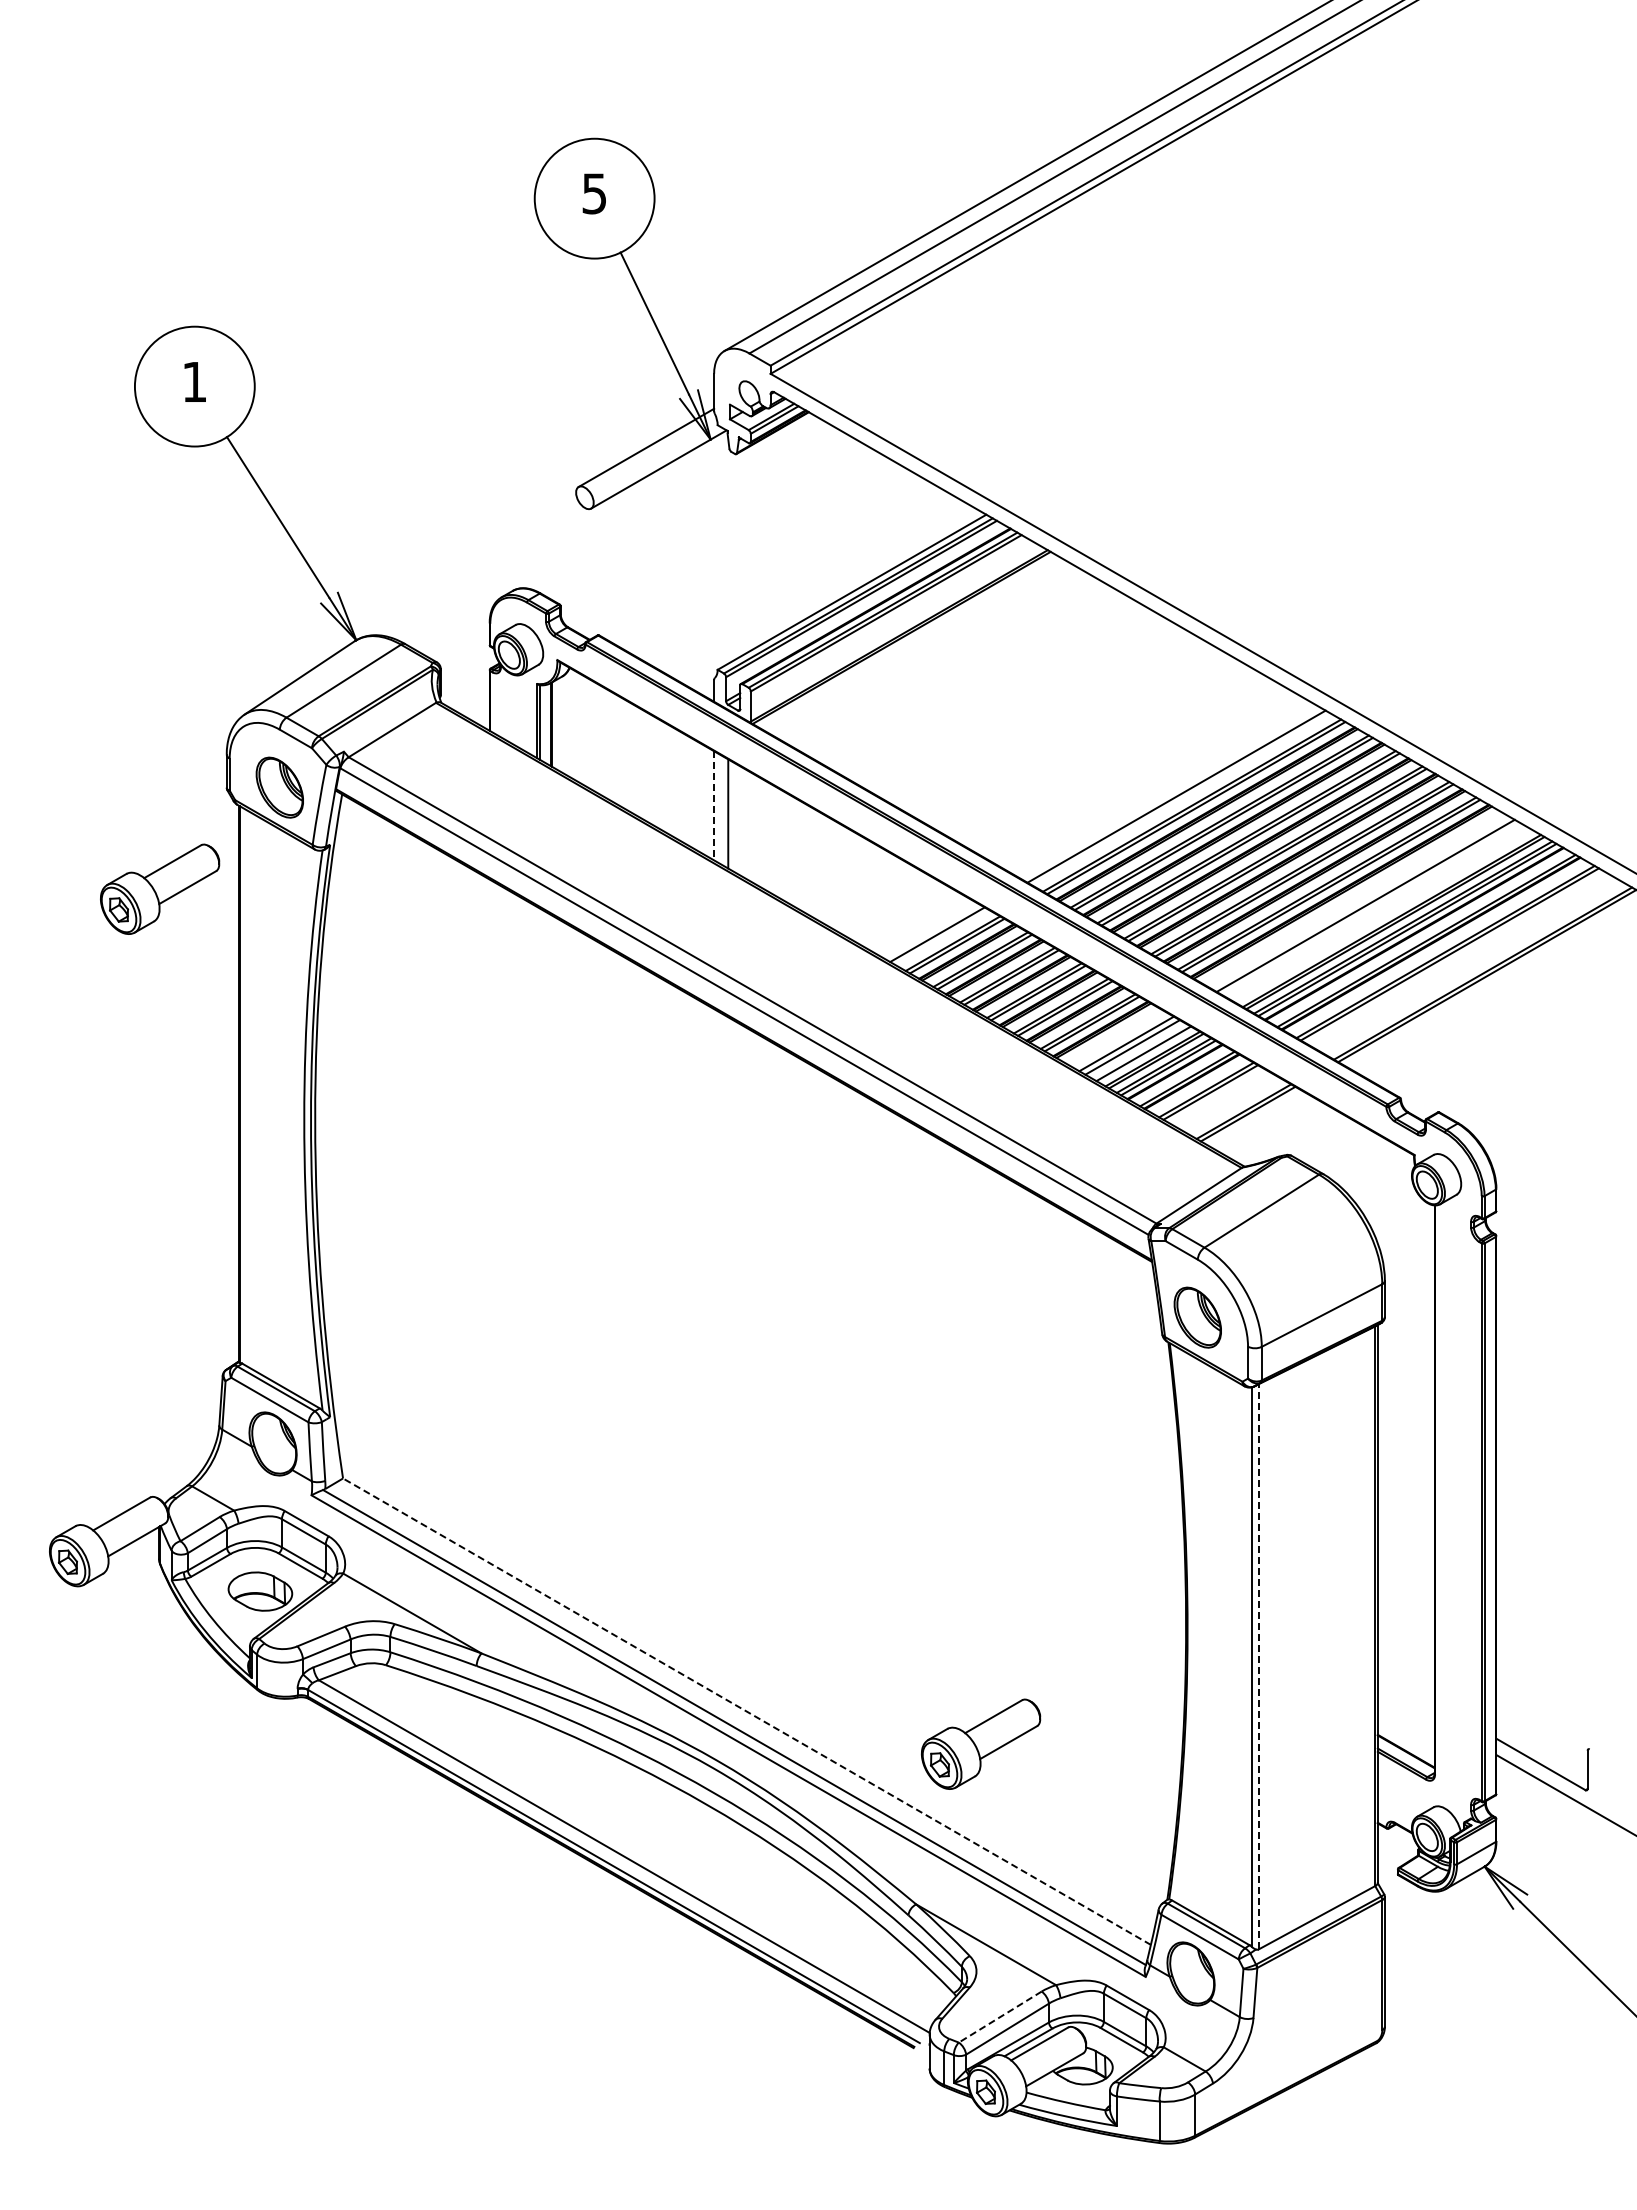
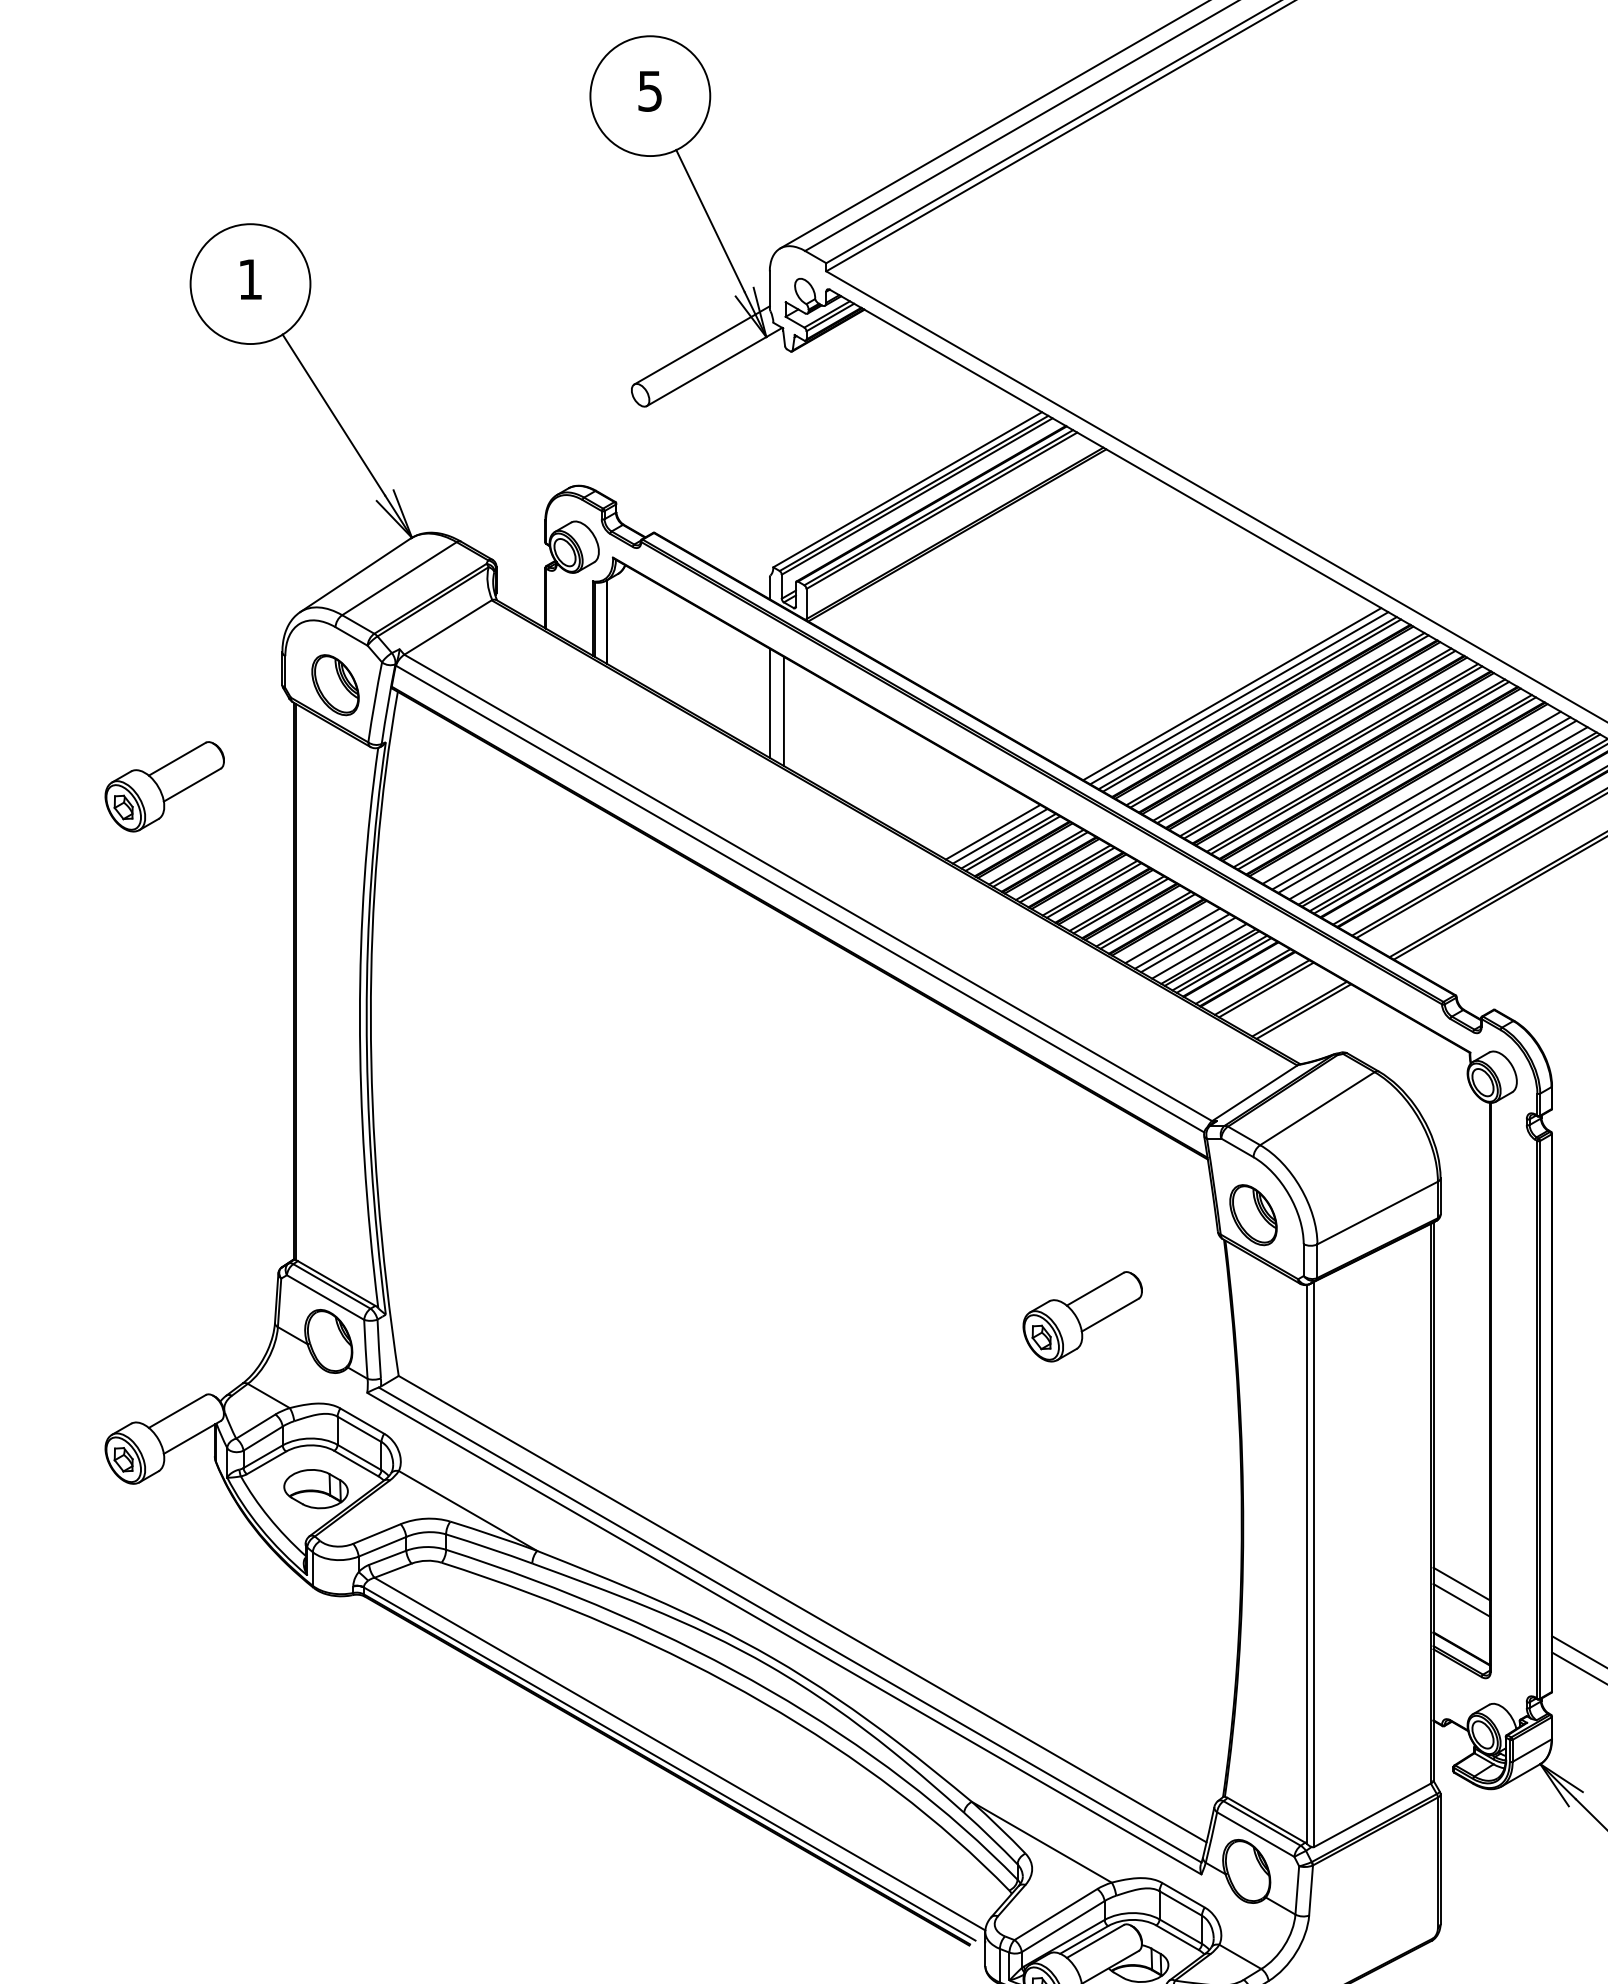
line: (1183, 800) -> (1239, 697), added
line: (714, 805) -> (770, 702), dashed -> solid
part: (160, 888) -> (165, 785), moved
line: (1356, 900) -> (1412, 797), added
line: (1371, 909) -> (1427, 806), added
line: (1382, 915) -> (1438, 812), added
line: (944, 938) -> (1000, 835), added
line: (1116, 1038) -> (1172, 935), added
line: (1258, 1666) -> (1314, 1563), dashed -> solid
line: (1405, 1686) -> (1461, 1583), added
line: (1405, 1702) -> (1461, 1599), added
line: (746, 1711) -> (802, 1608), dashed -> solid
part: (981, 1743) -> (1083, 1315), moved
line: (1000, 2017) -> (1056, 1914), dashed -> solid

